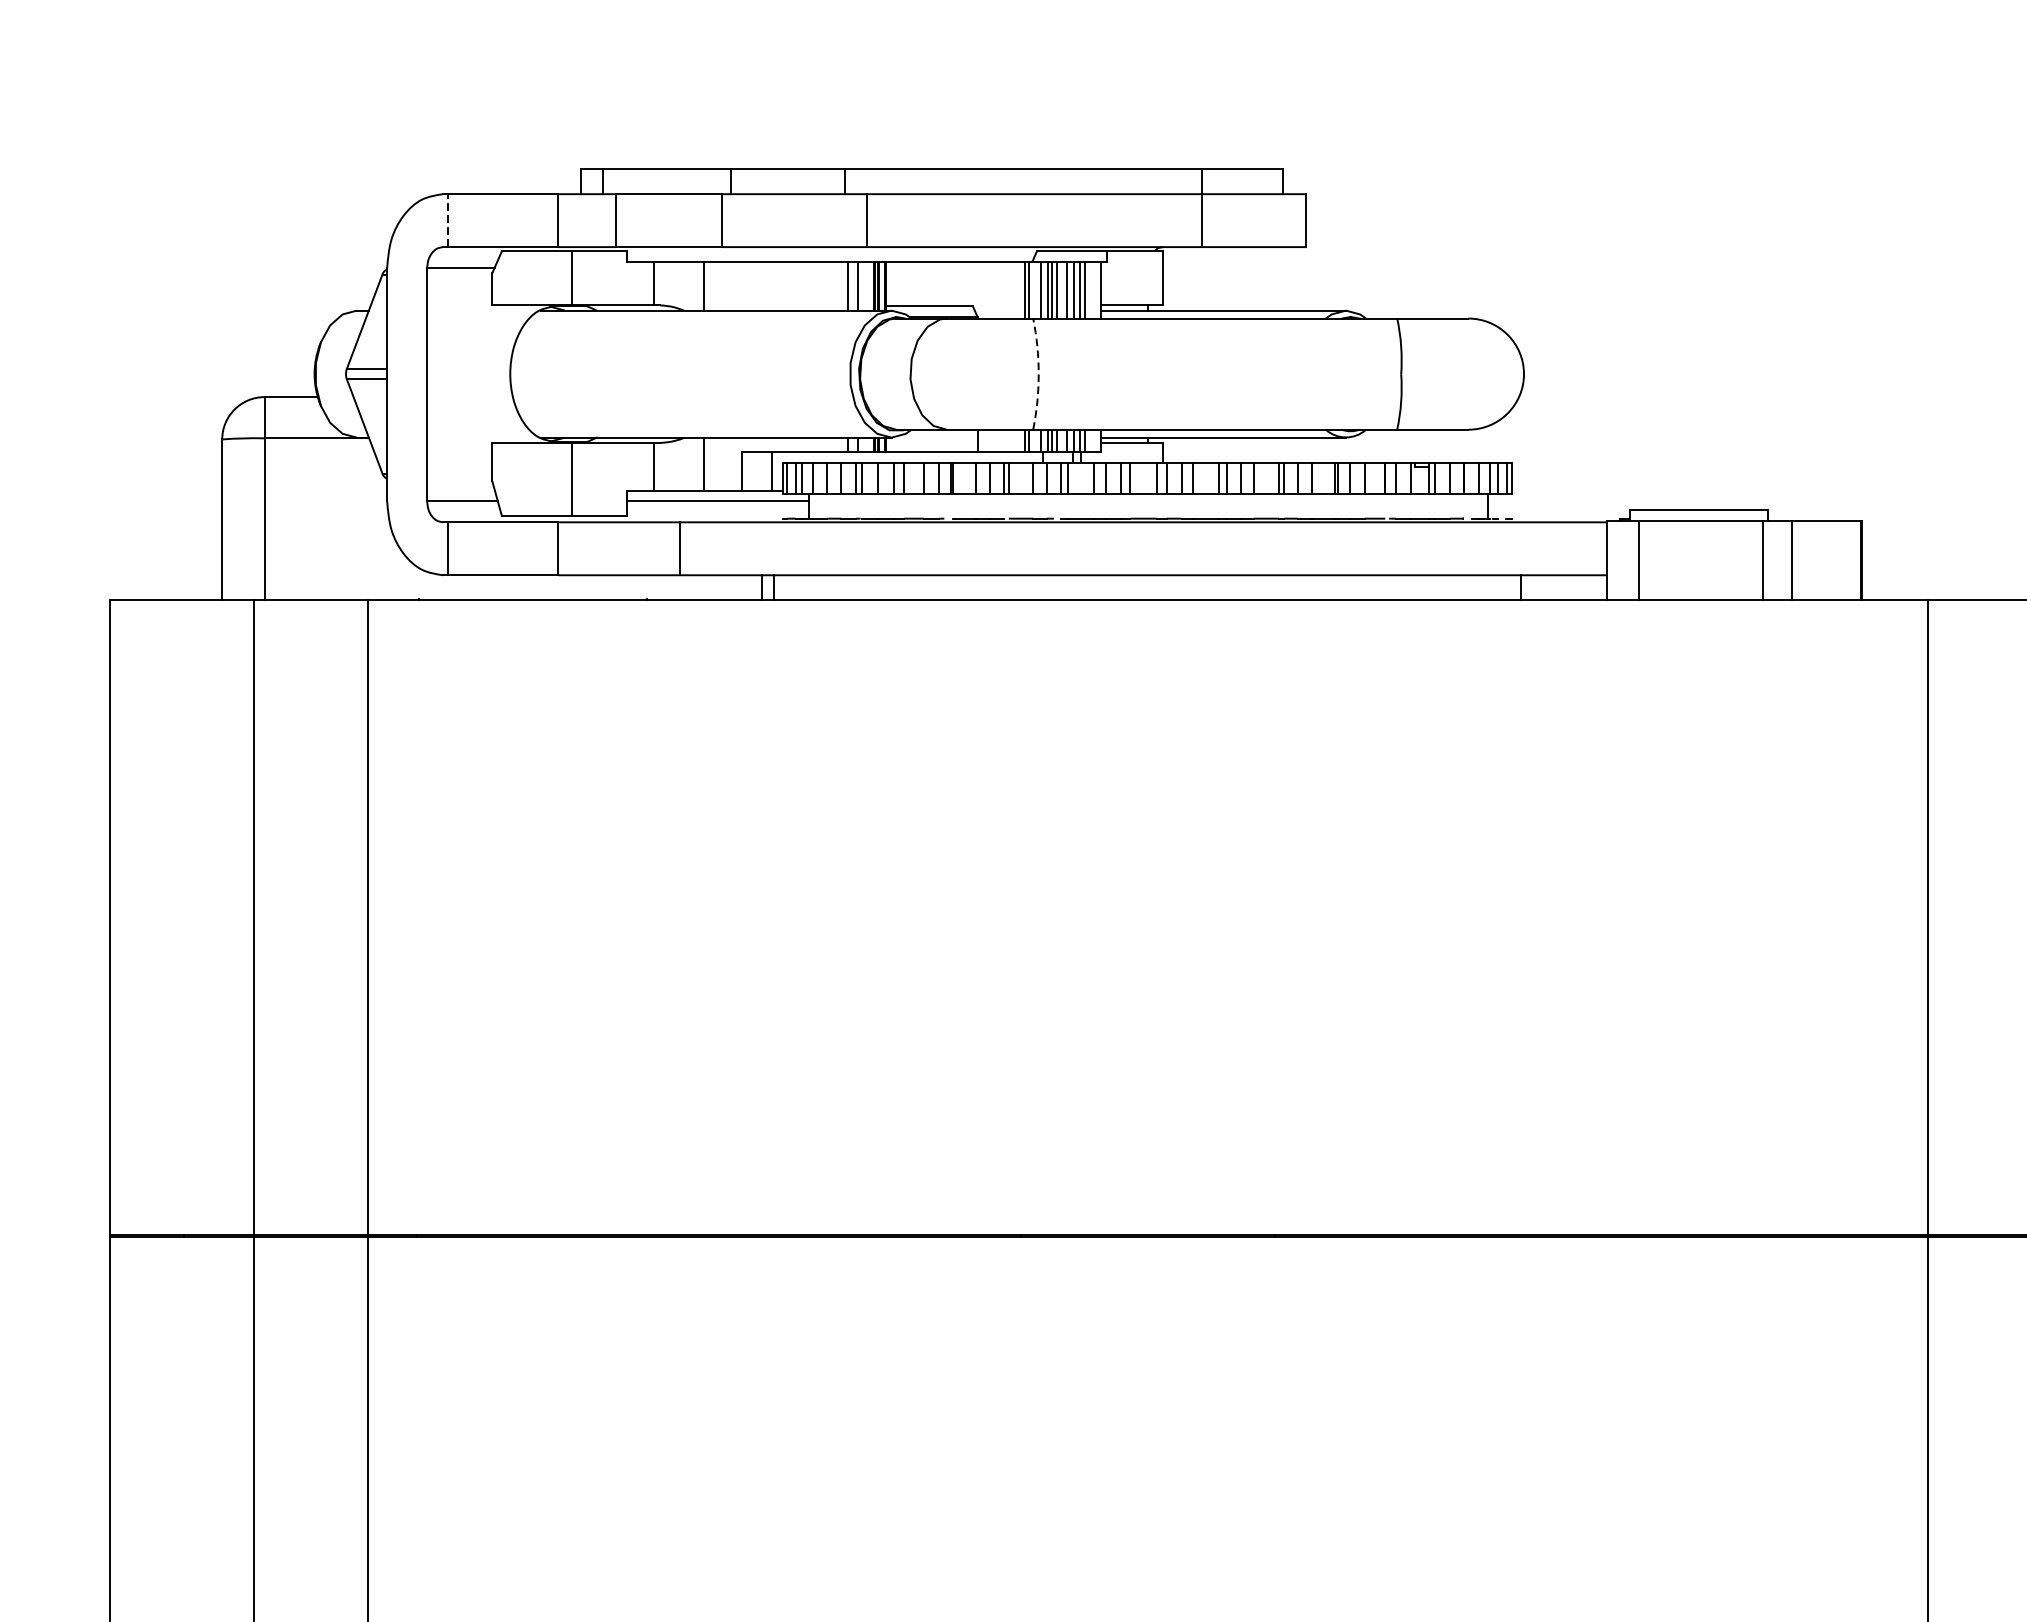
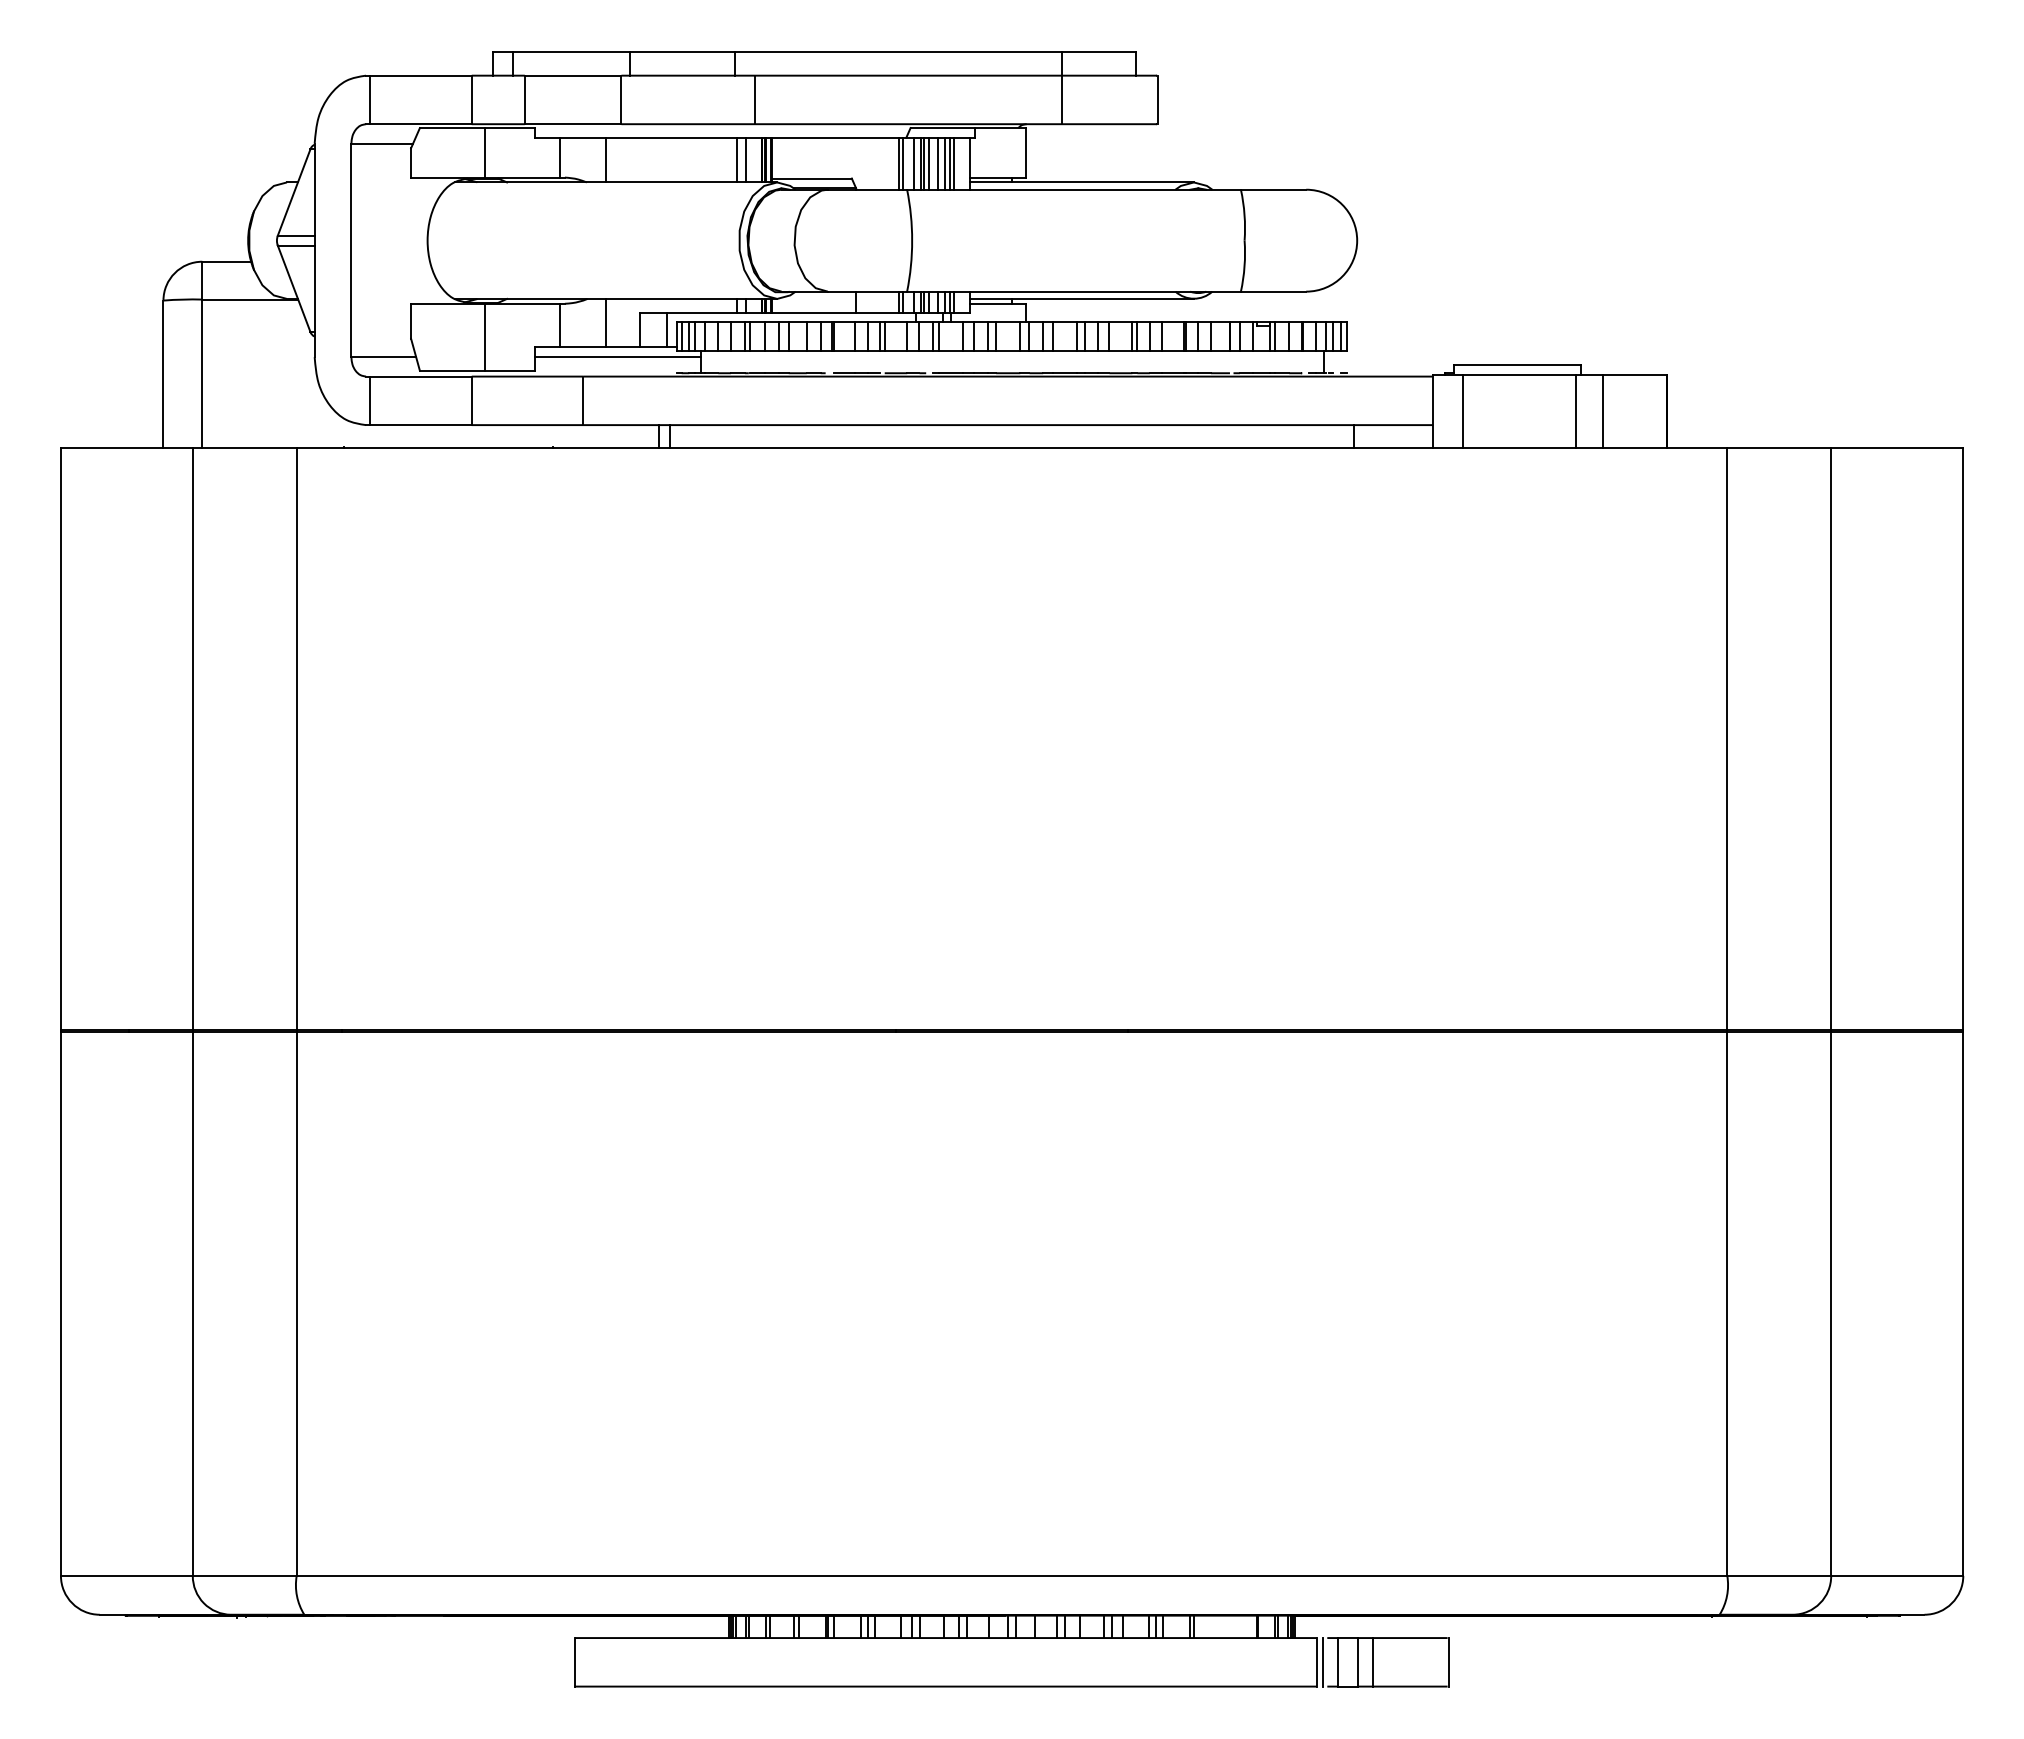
line: (448, 220) -> (370, 99), dashed -> solid
arc: (1039, 373) -> (912, 240), dashed -> solid

